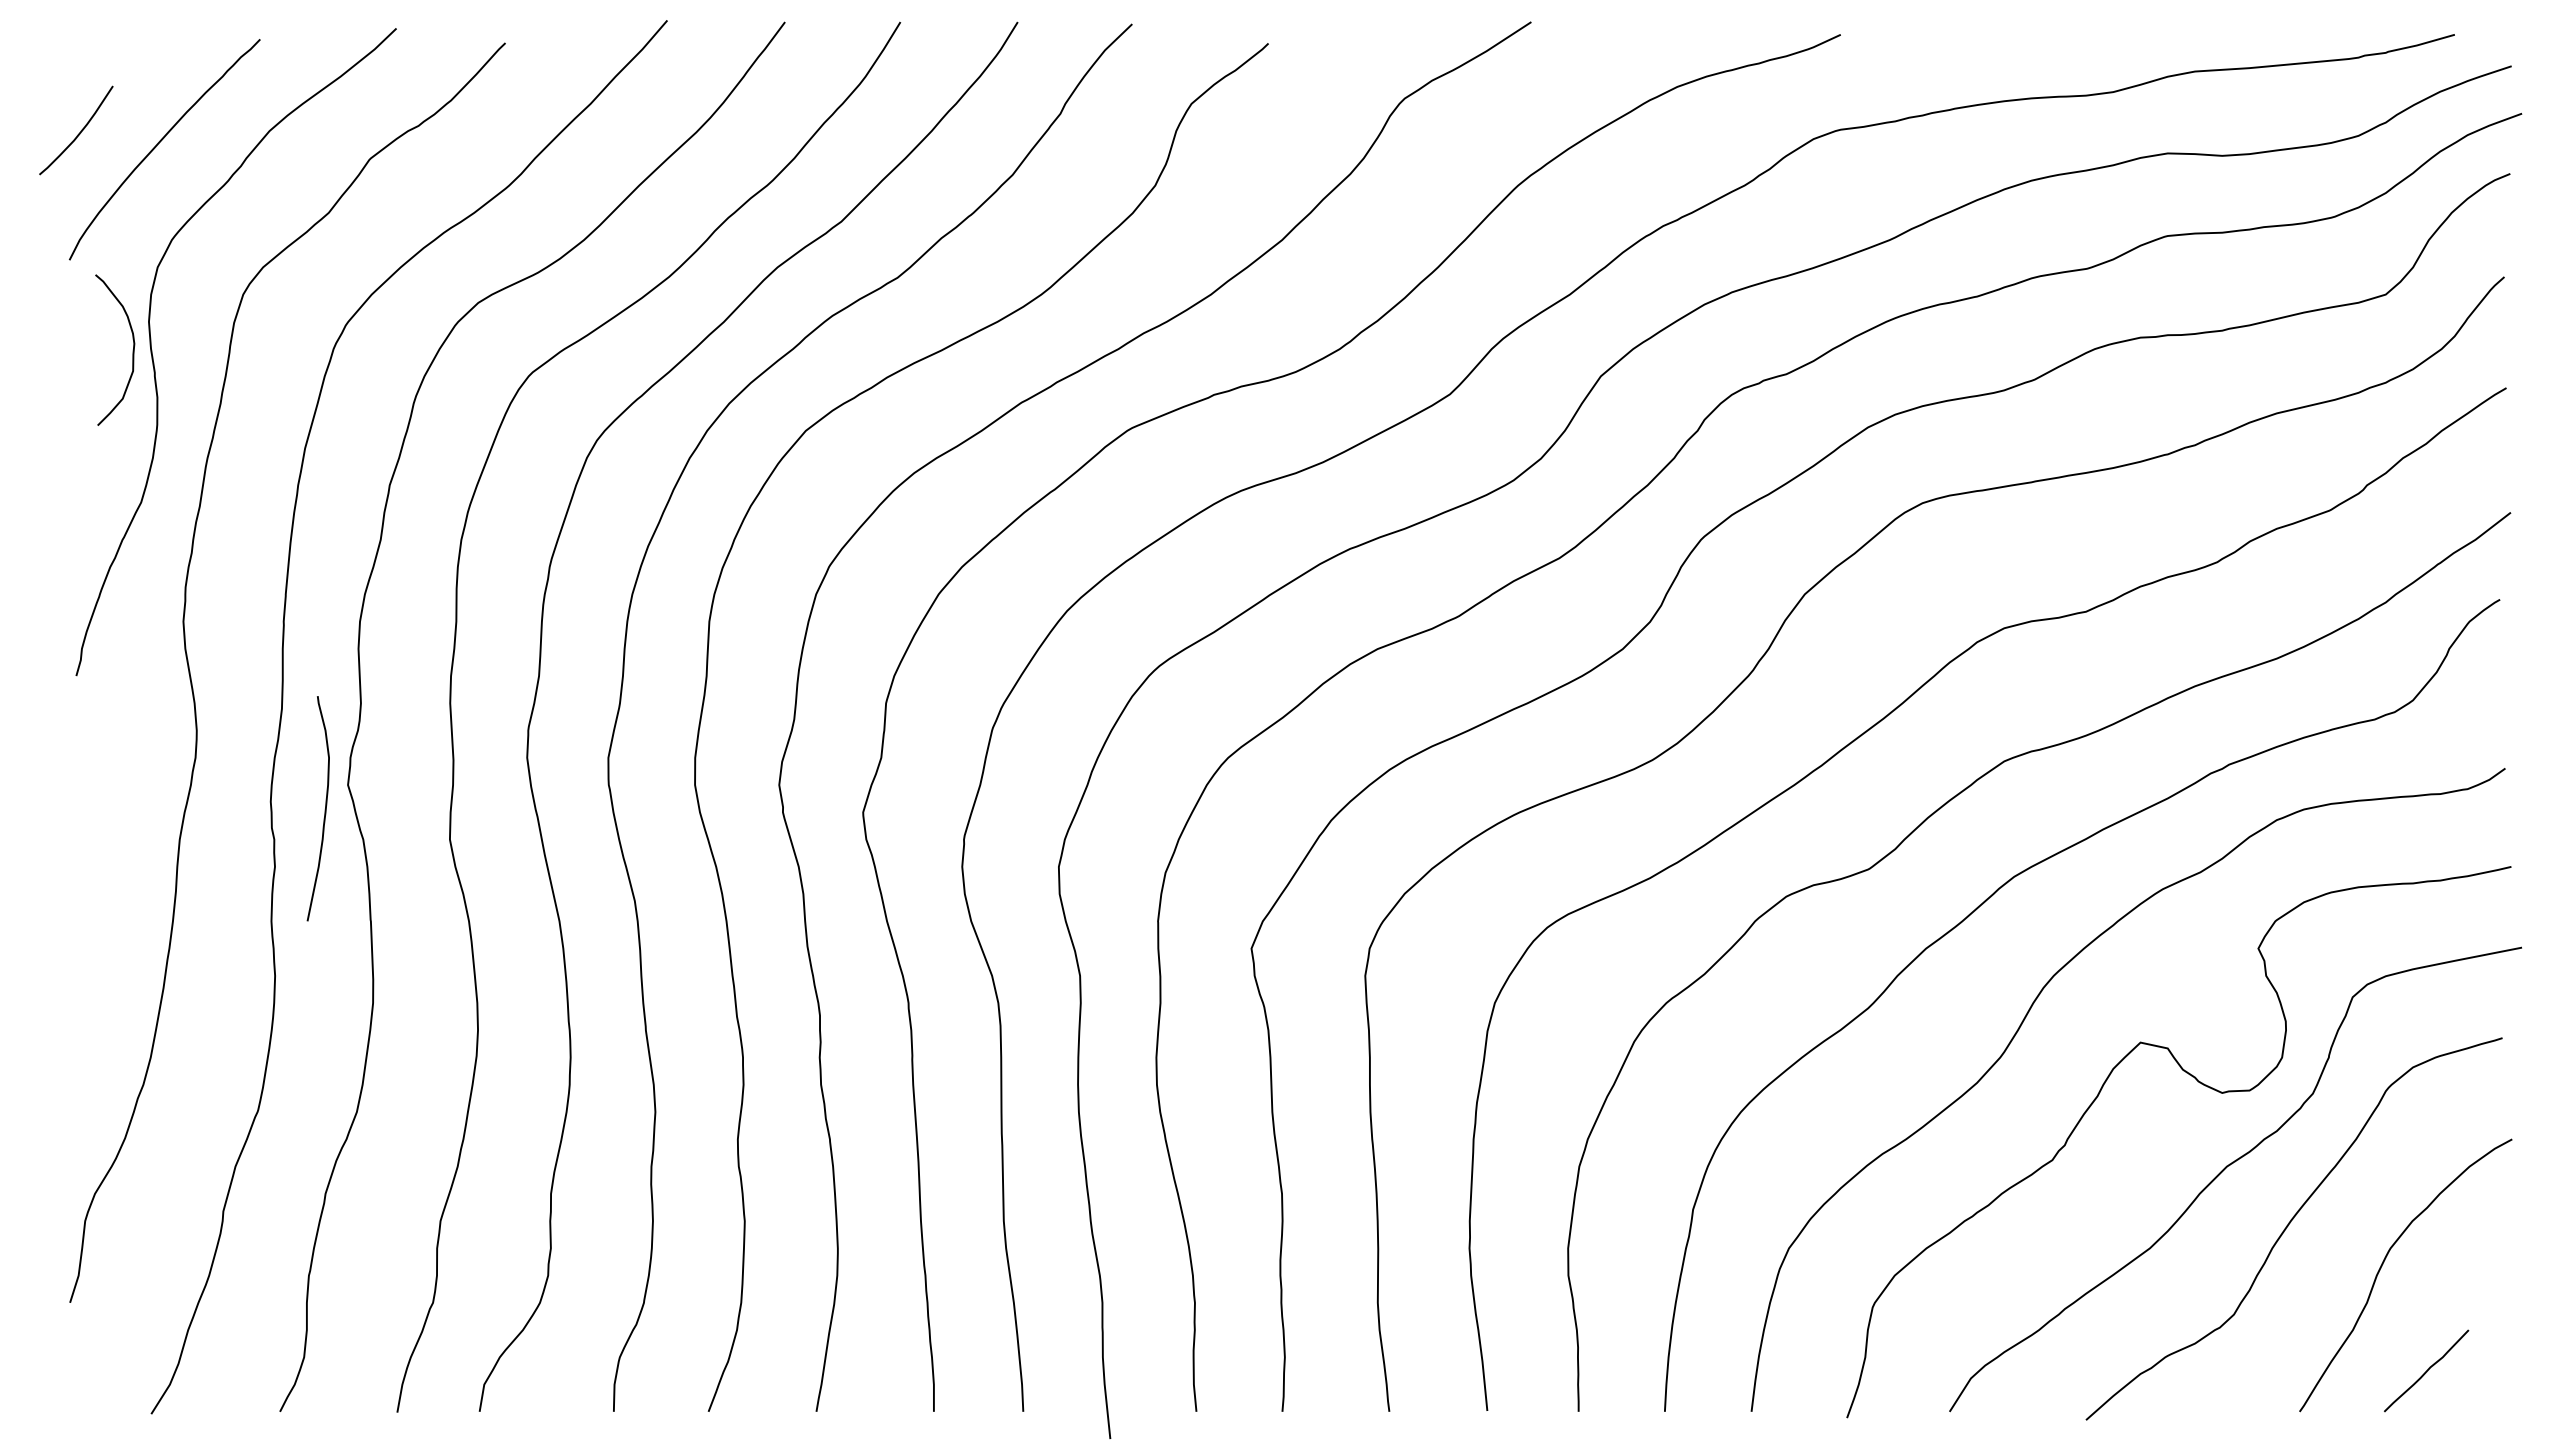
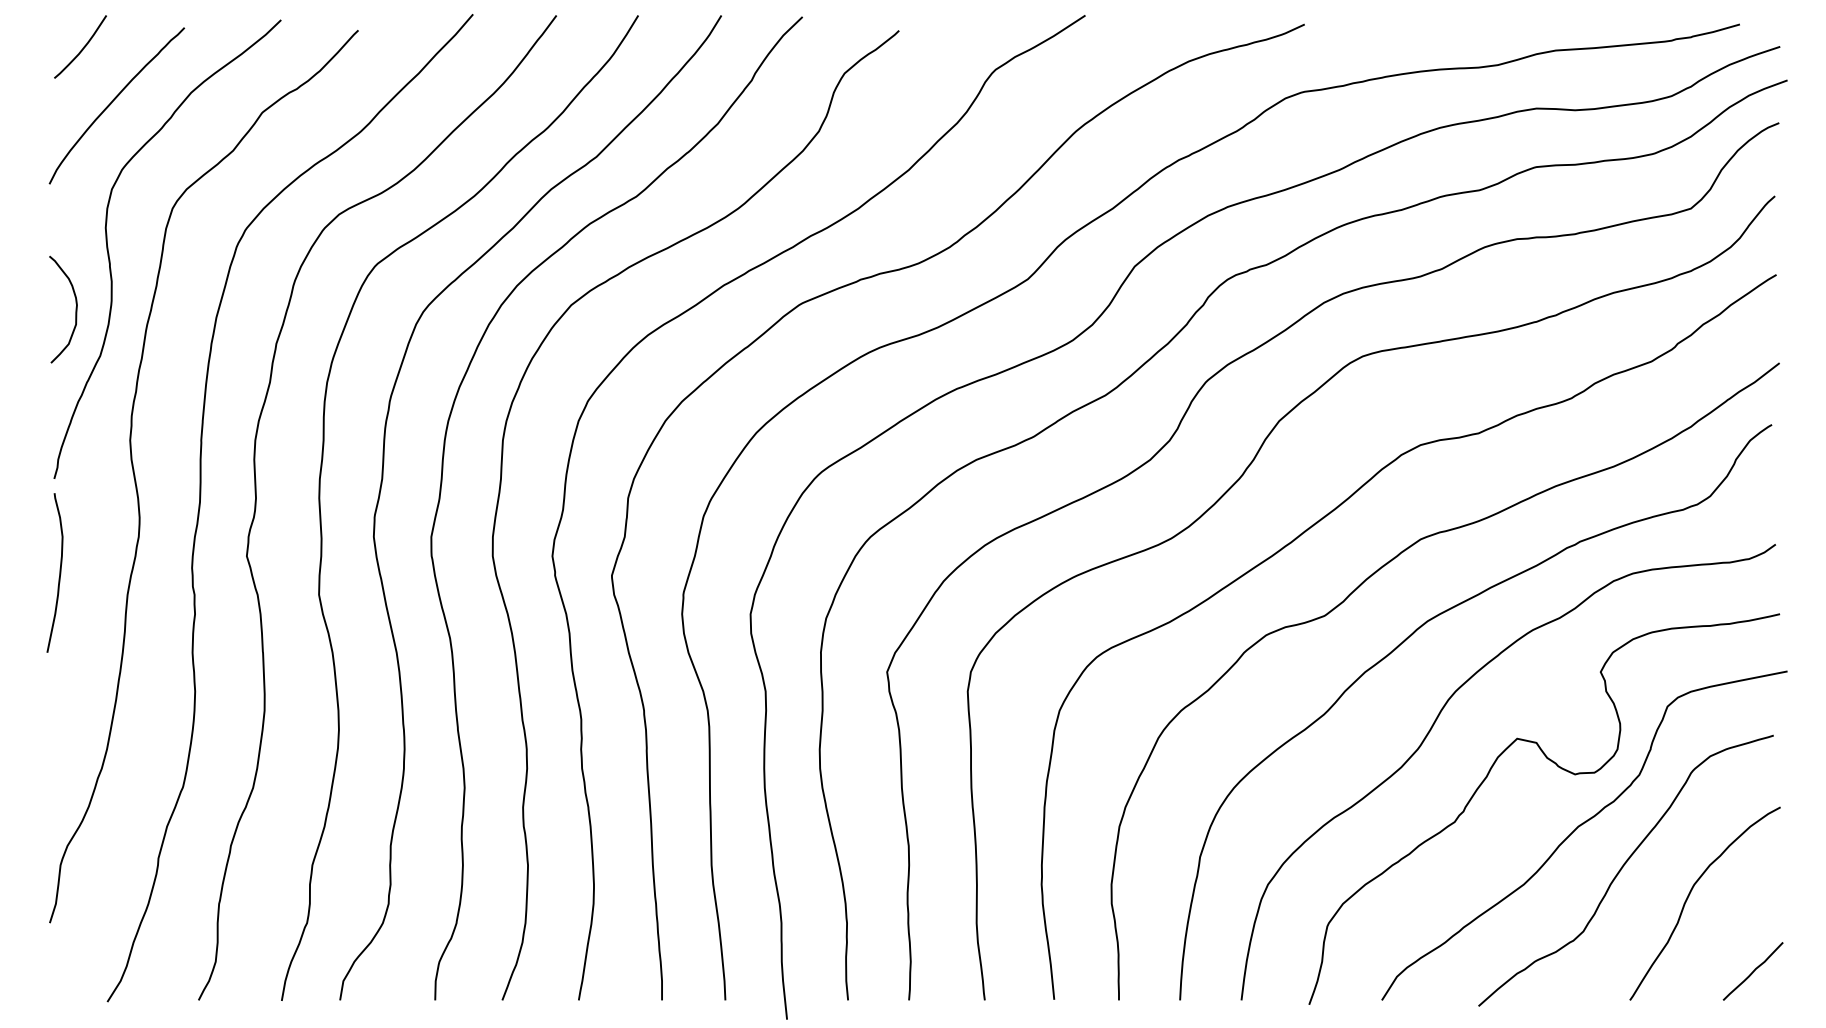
curve: (79, 132) -> (82, 48), moved
curve: (132, 350) -> (75, 309), moved
curve: (324, 809) -> (59, 573), moved
line: (2426, 1370) -> (1753, 971), moved

